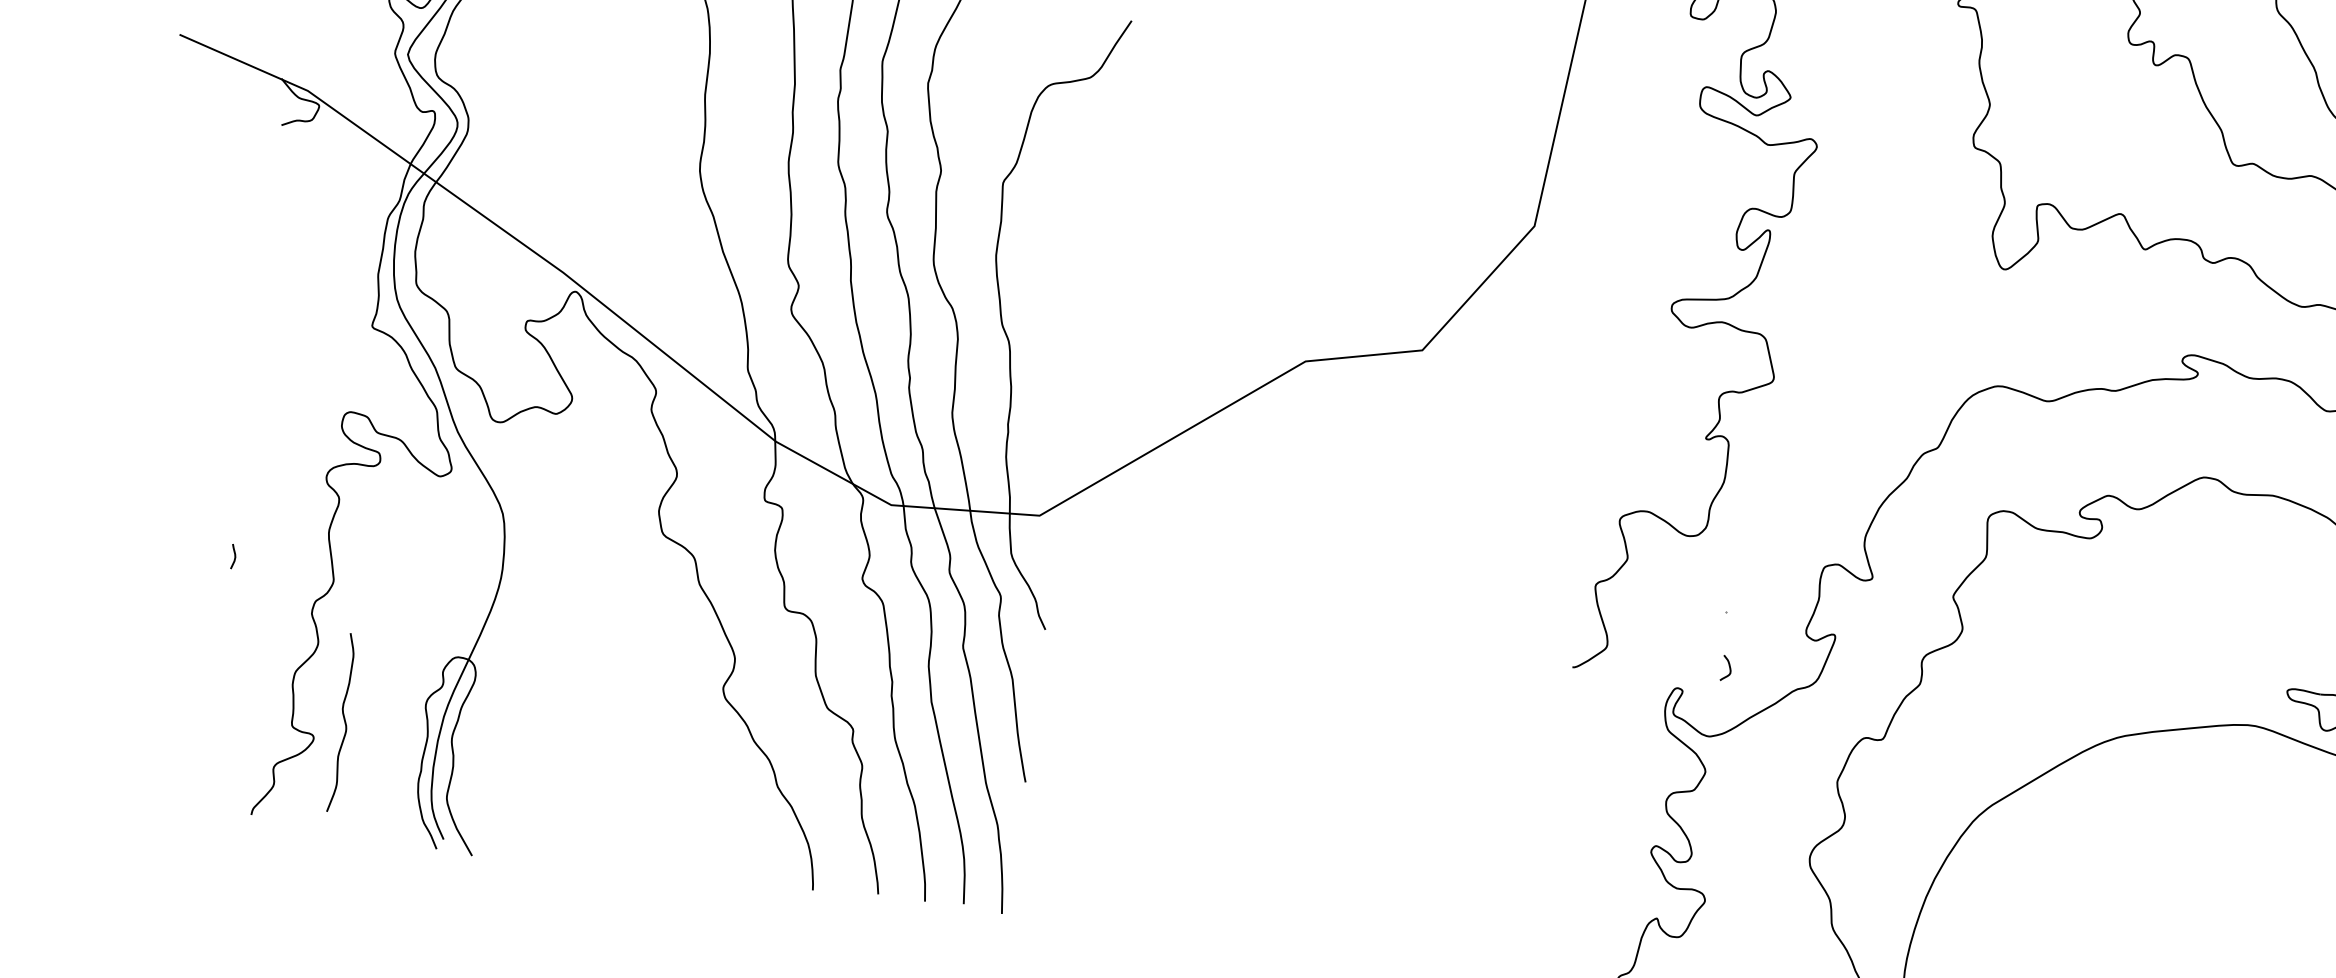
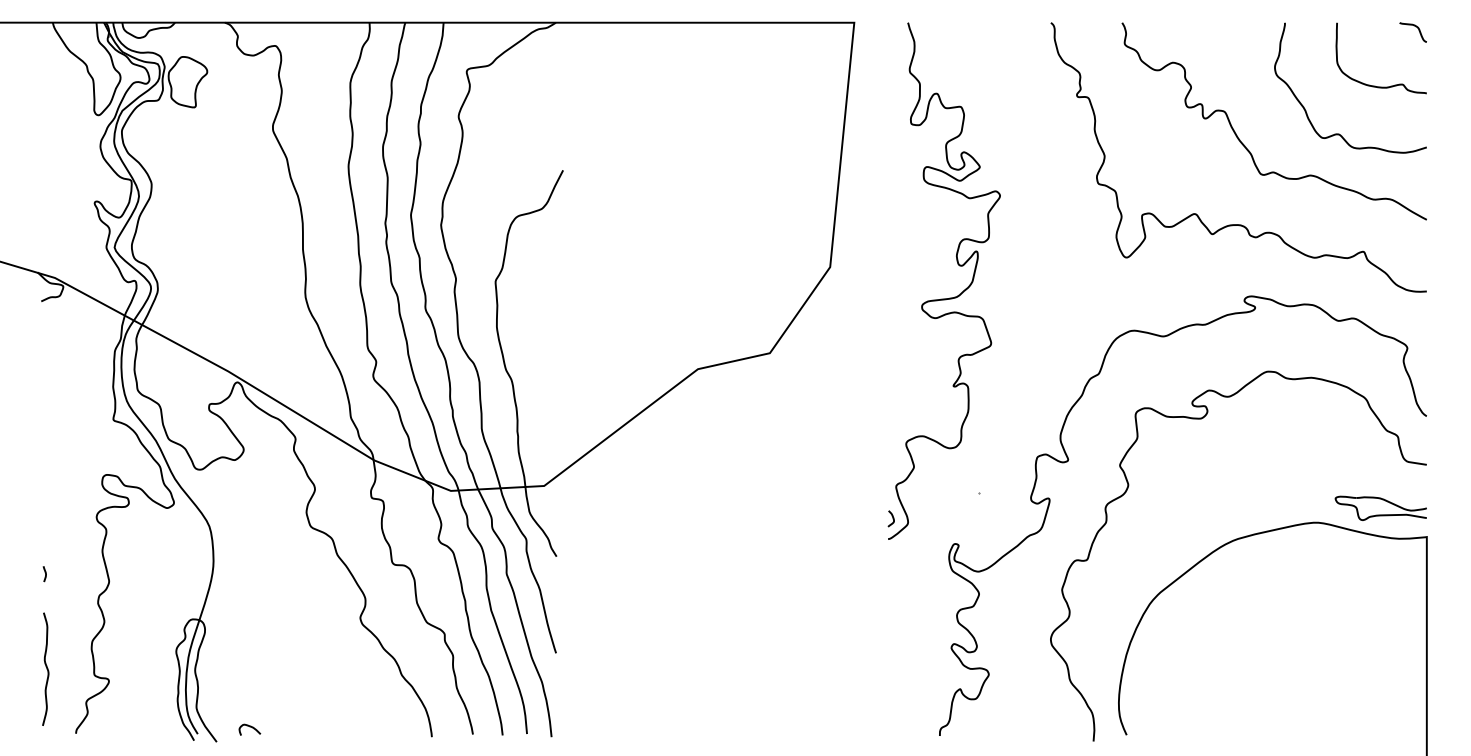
curve: (1728, 668) -> (892, 518), moved
curve: (343, 721) -> (46, 668), moved
curve: (526, 839) -> (249, 727), added

